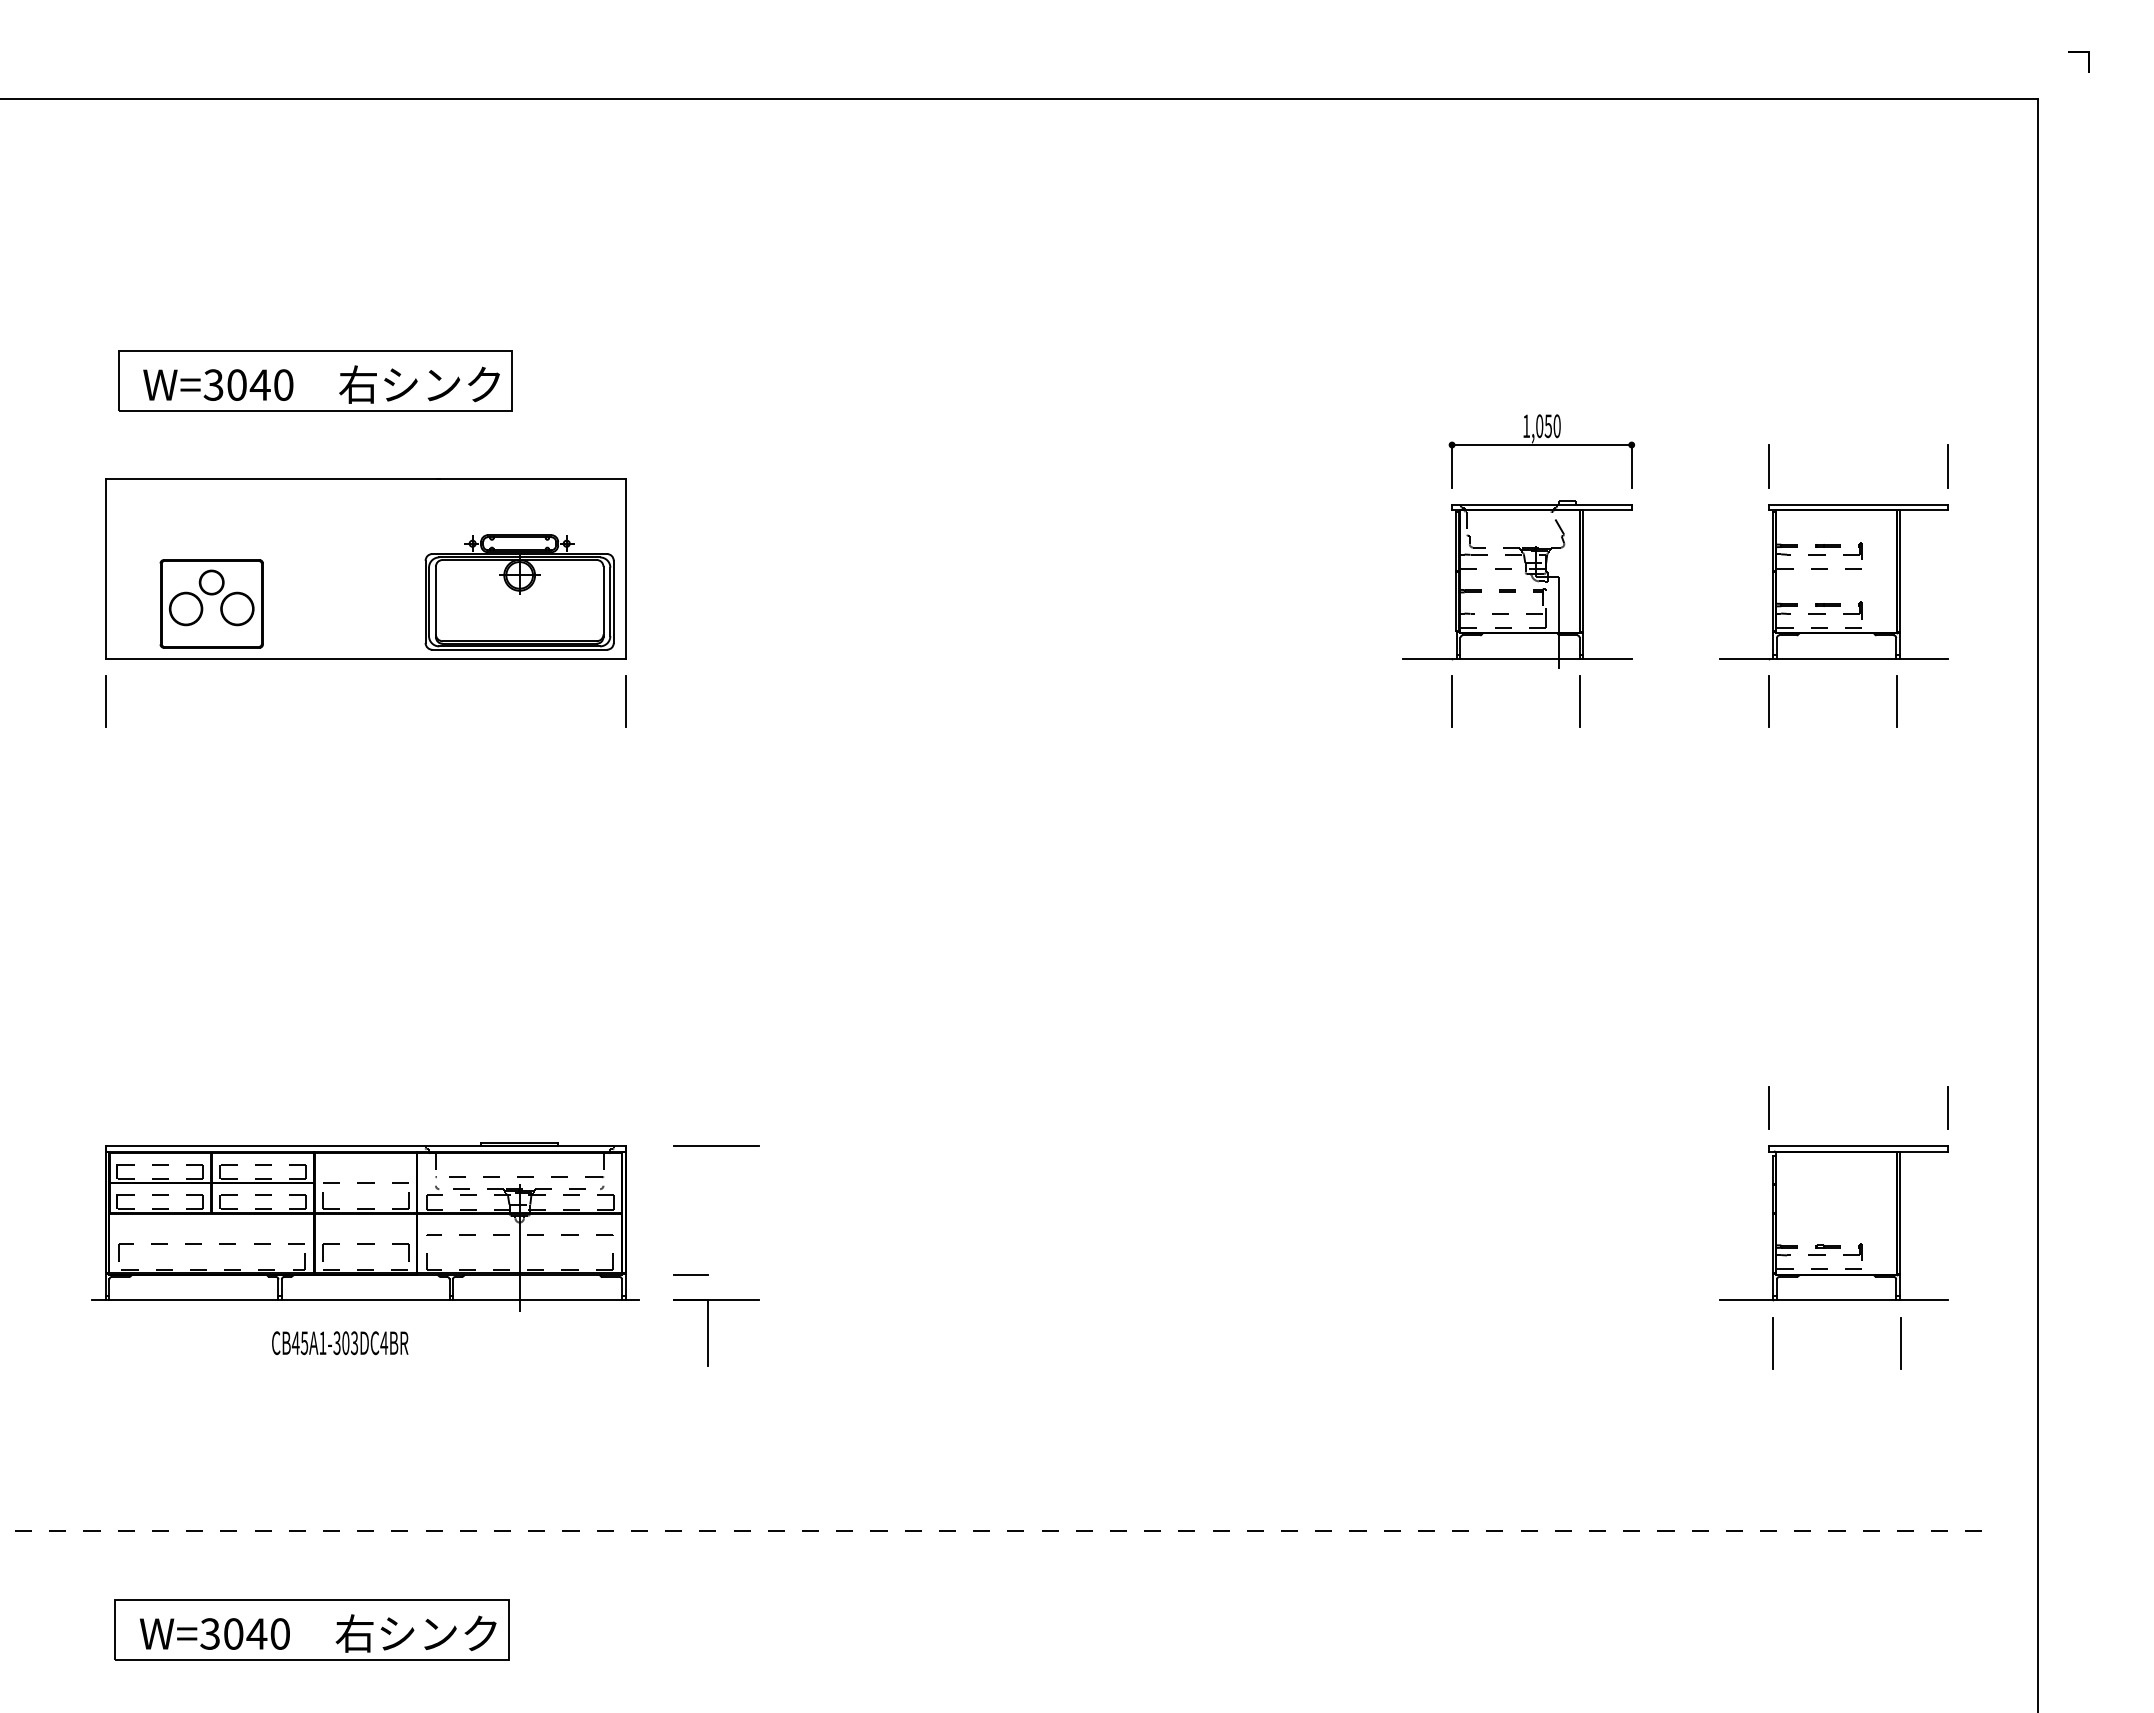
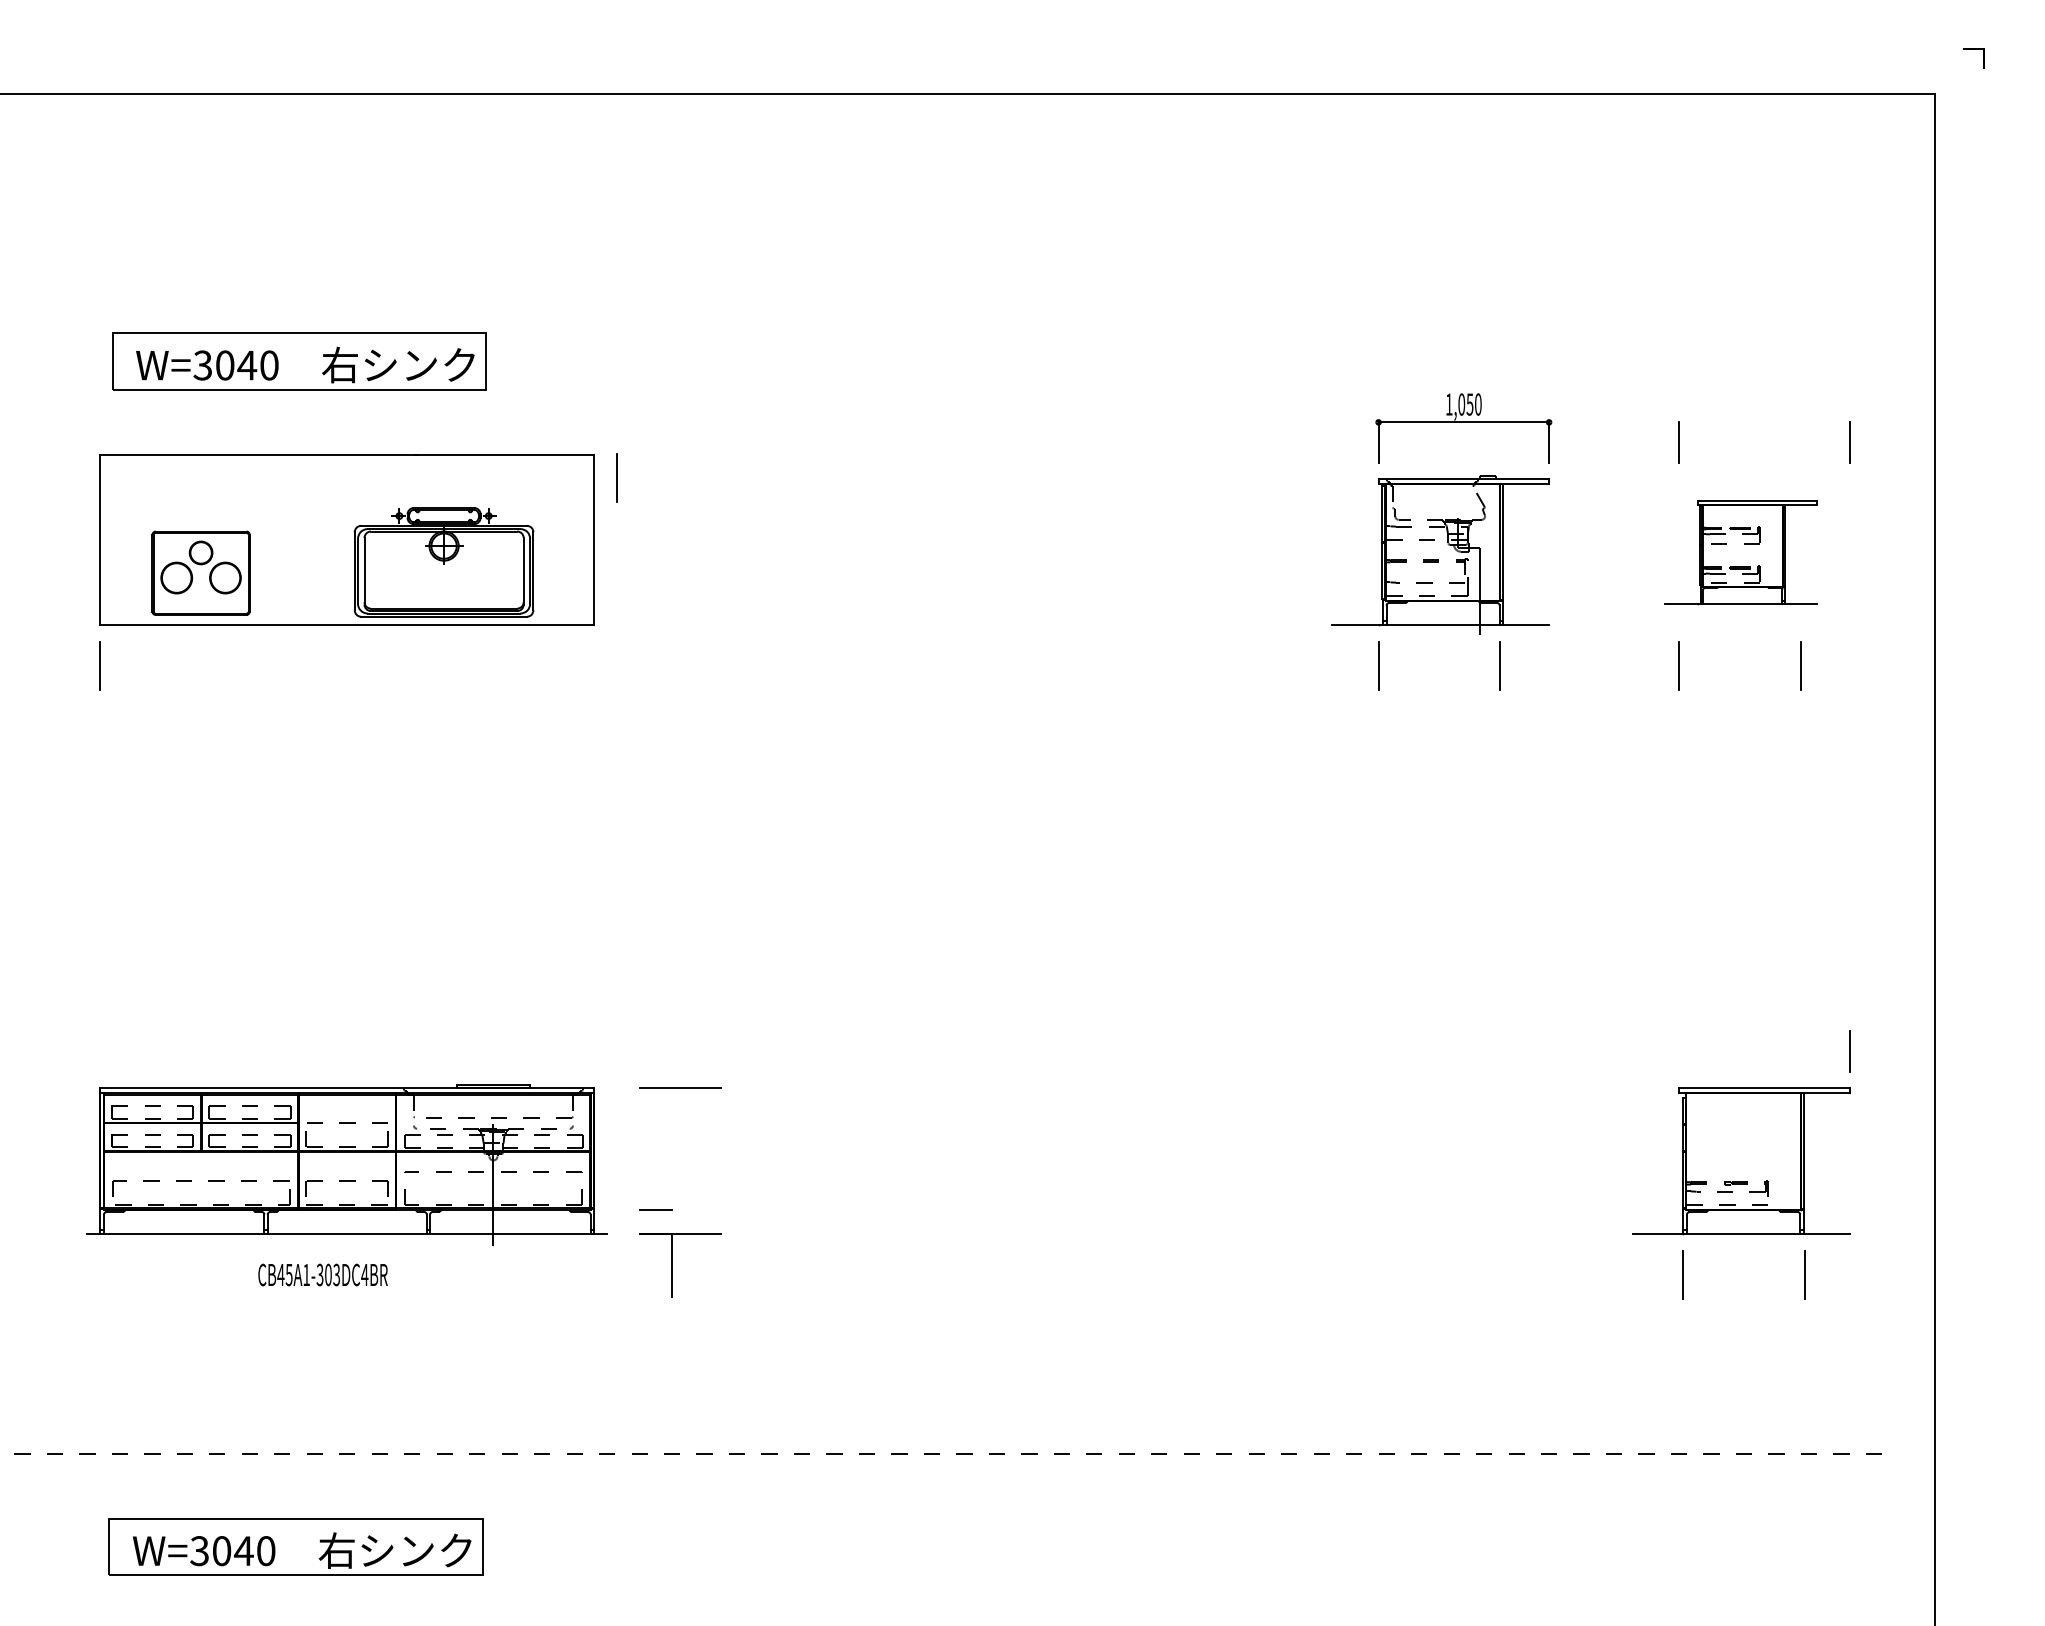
part: (1833, 582) -> (1740, 552), size x0.7
part: (519, 592) -> (443, 562), moved
line: (625, 701) -> (616, 477), moved
line: (1768, 1107) -> (1678, 1051), removed

